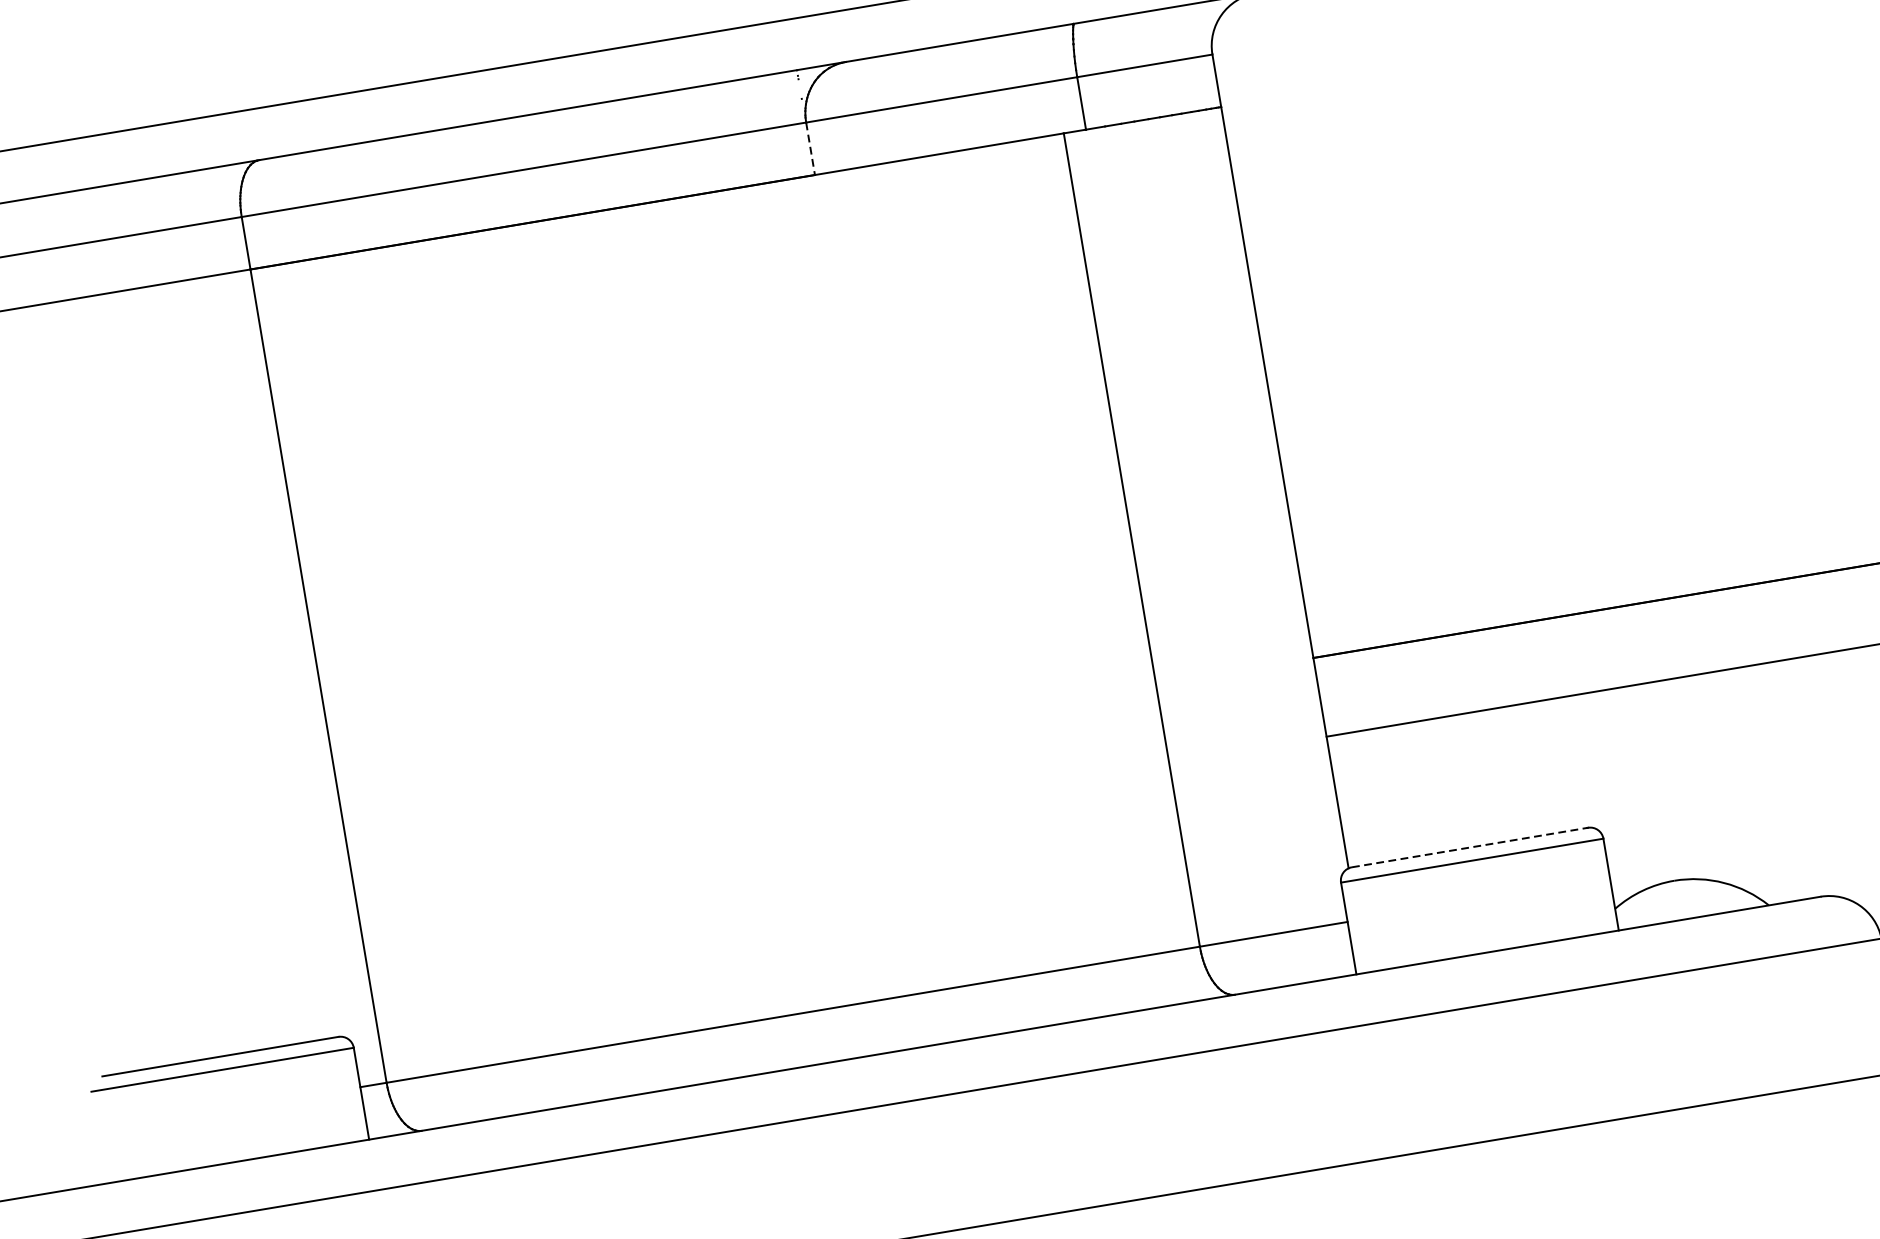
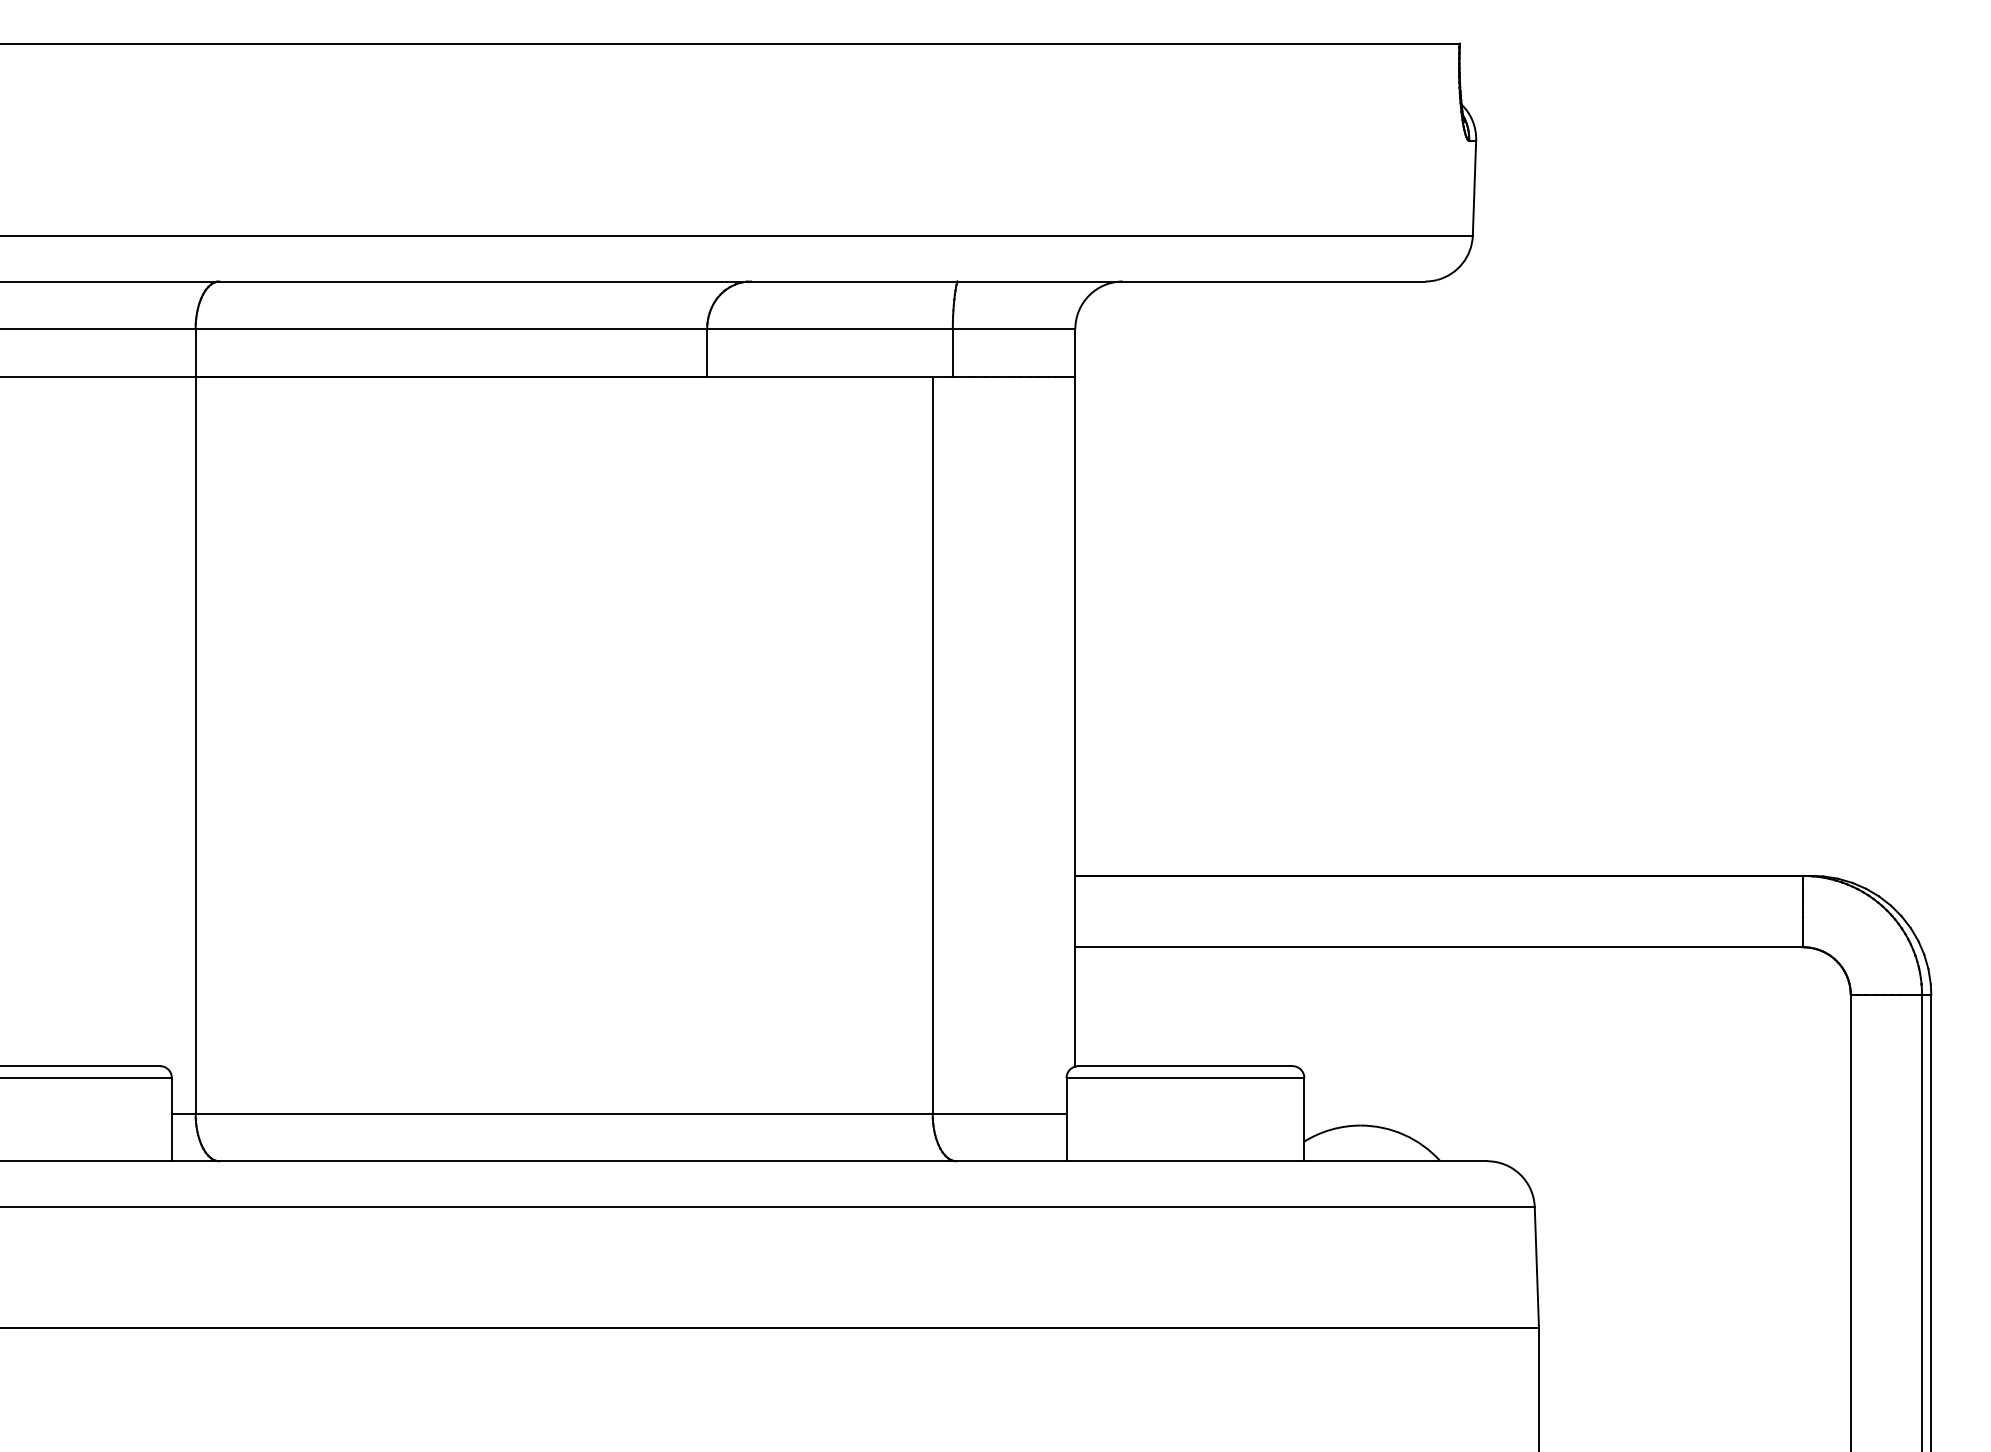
line: (810, 148) -> (707, 352), dashed -> solid
line: (1470, 847) -> (1185, 1066), dashed -> solid

